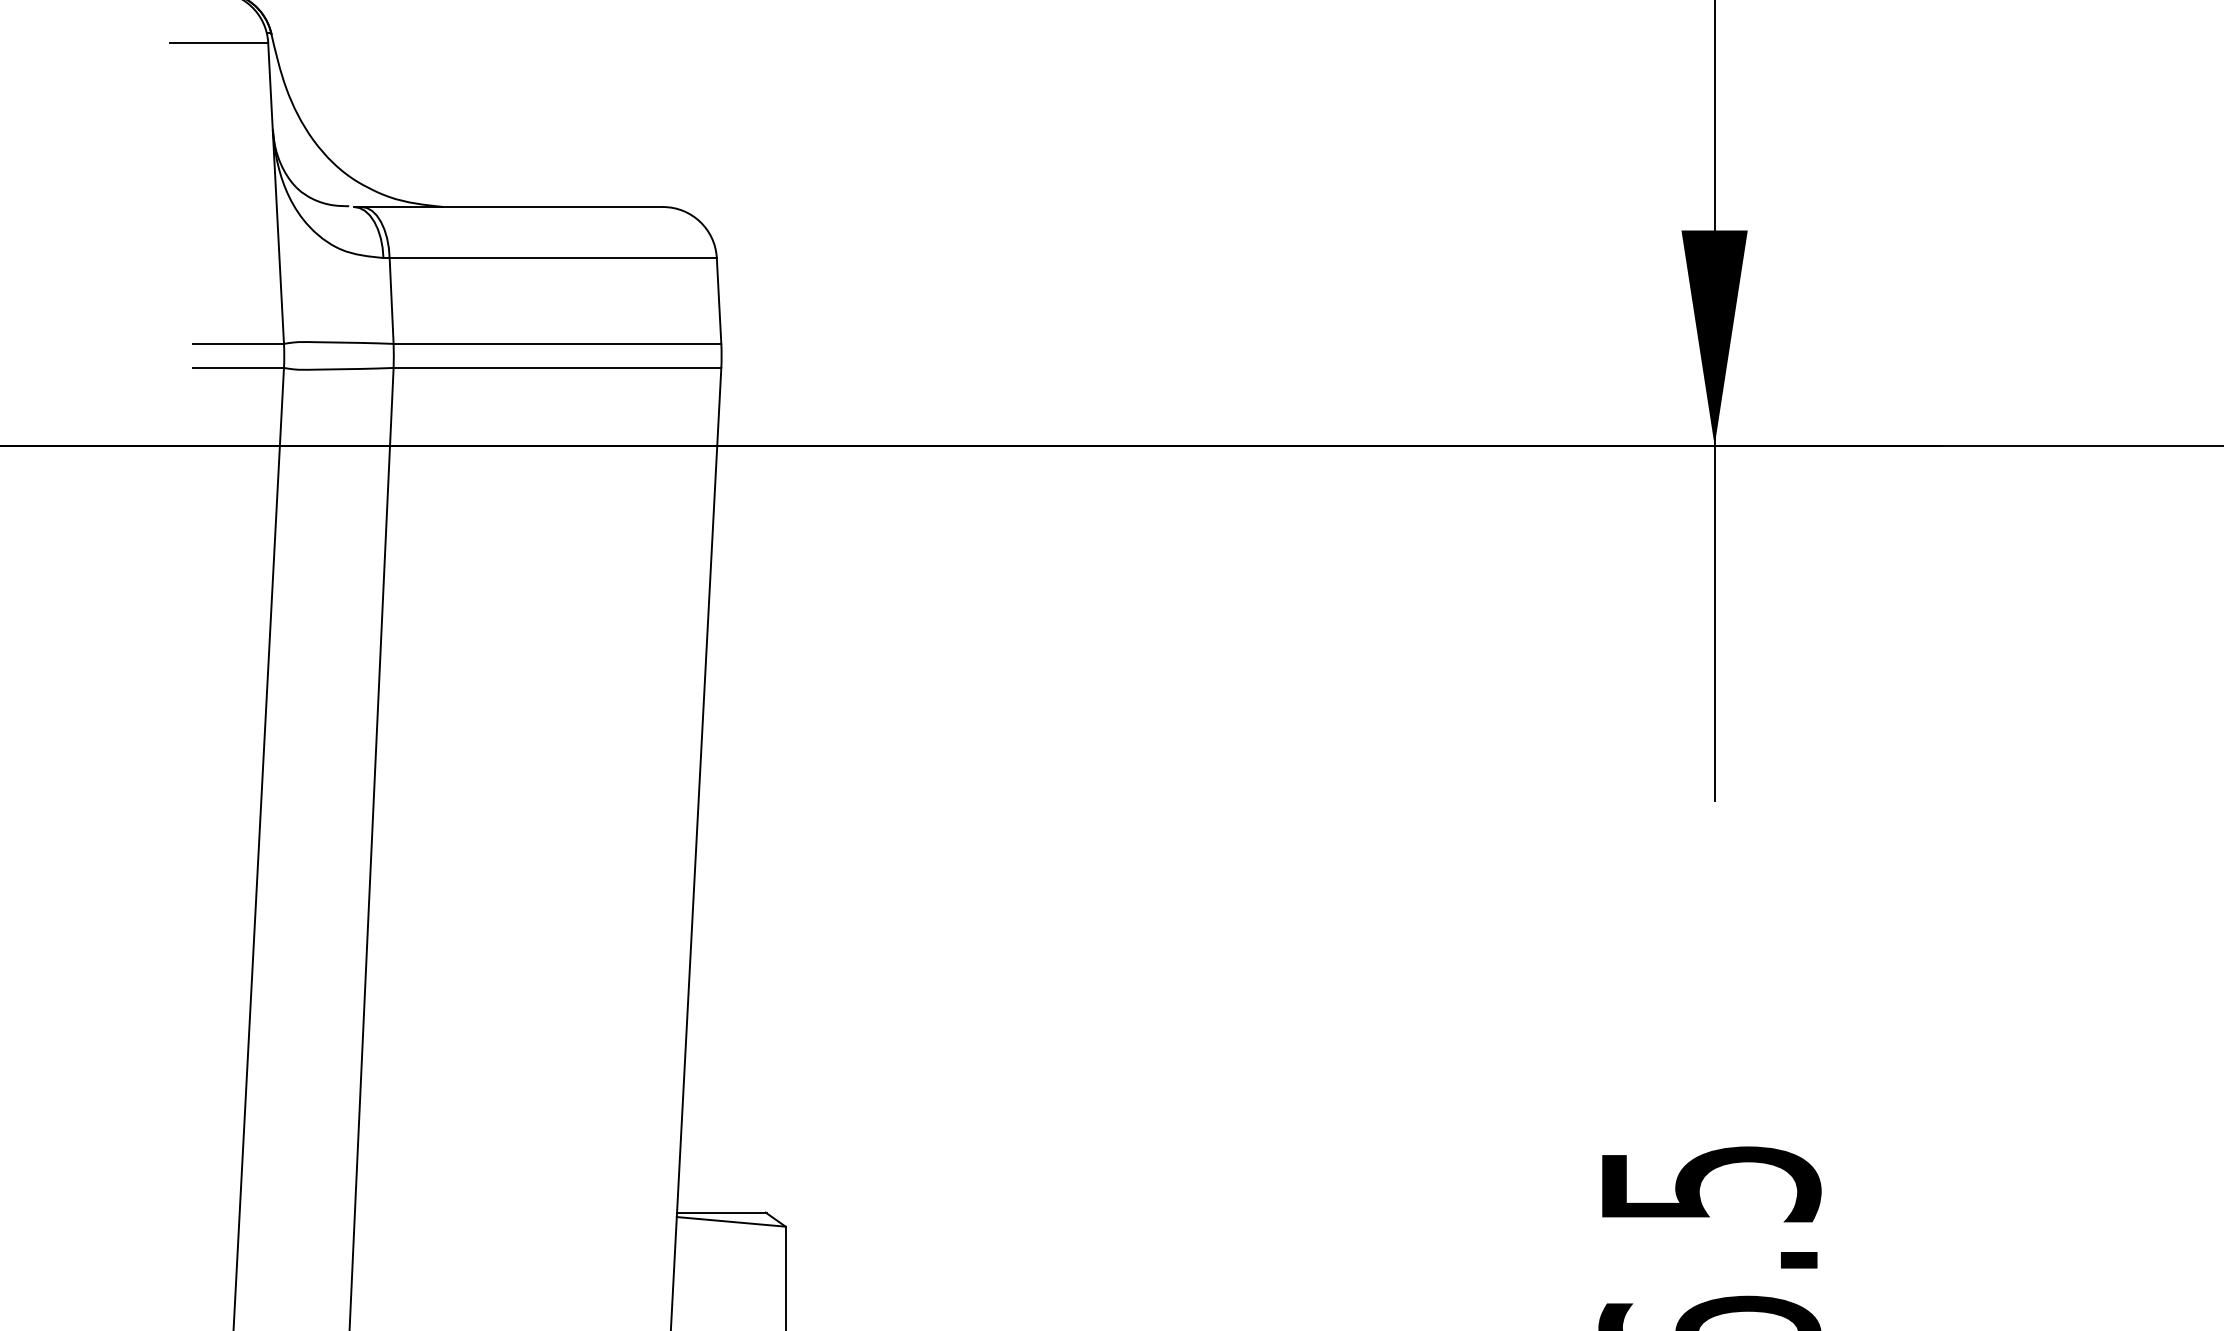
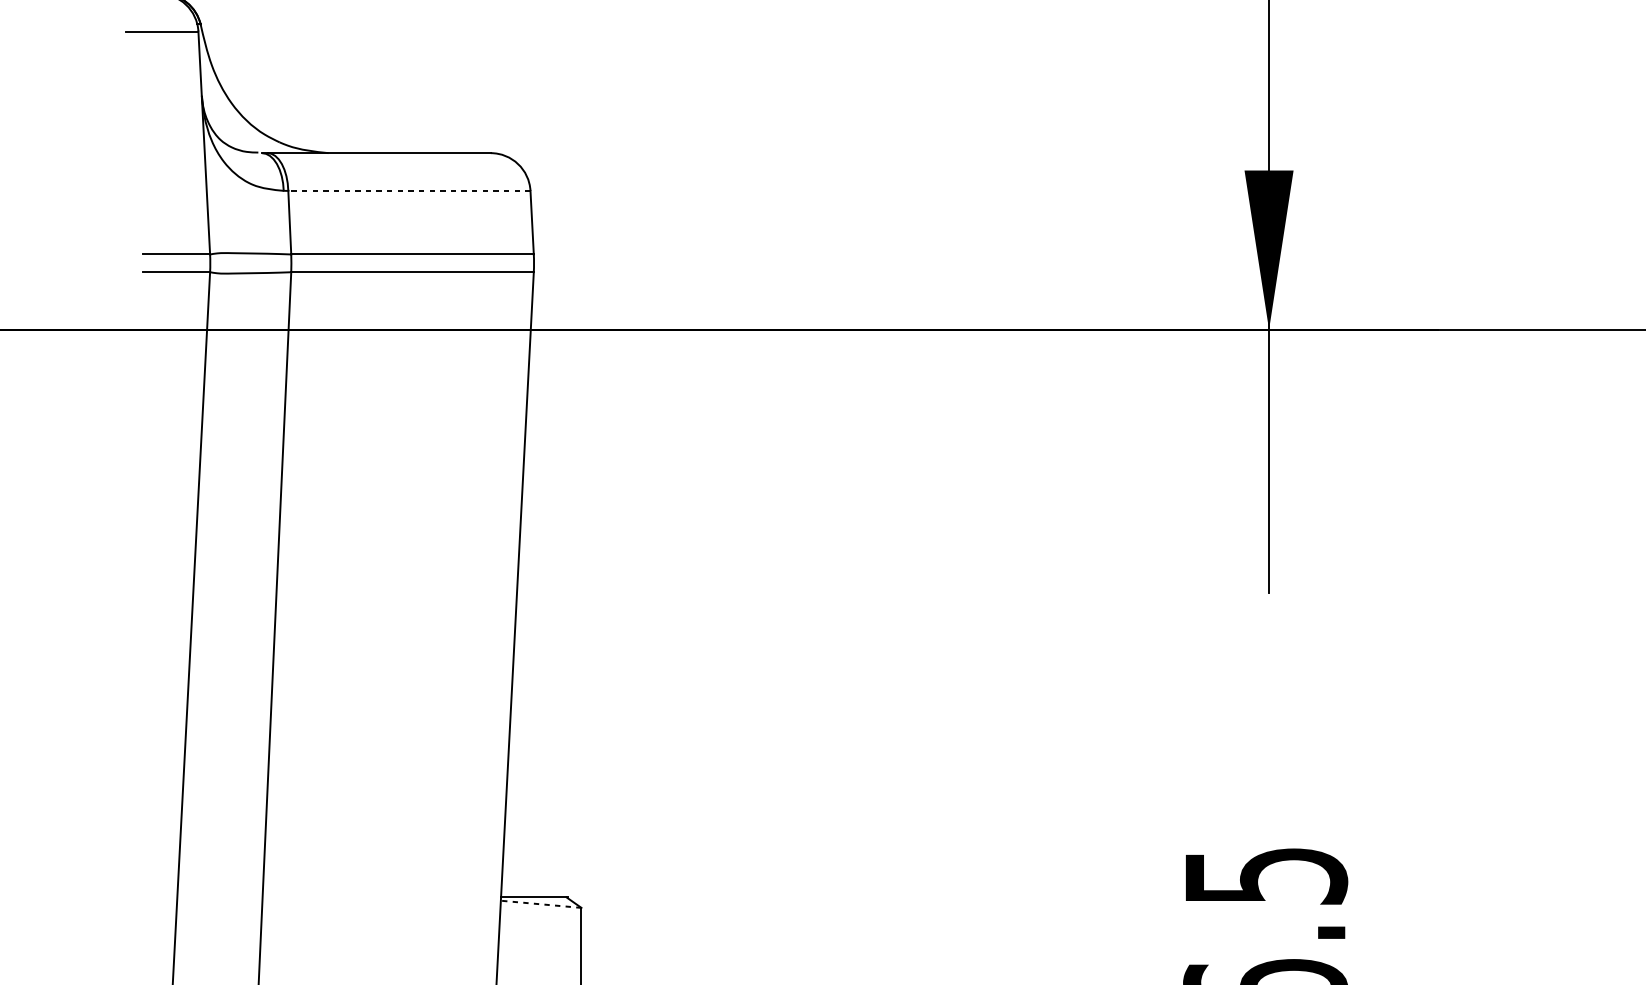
line: (553, 258) -> (409, 191), solid -> dashed
line: (731, 1221) -> (541, 904), solid -> dashed

